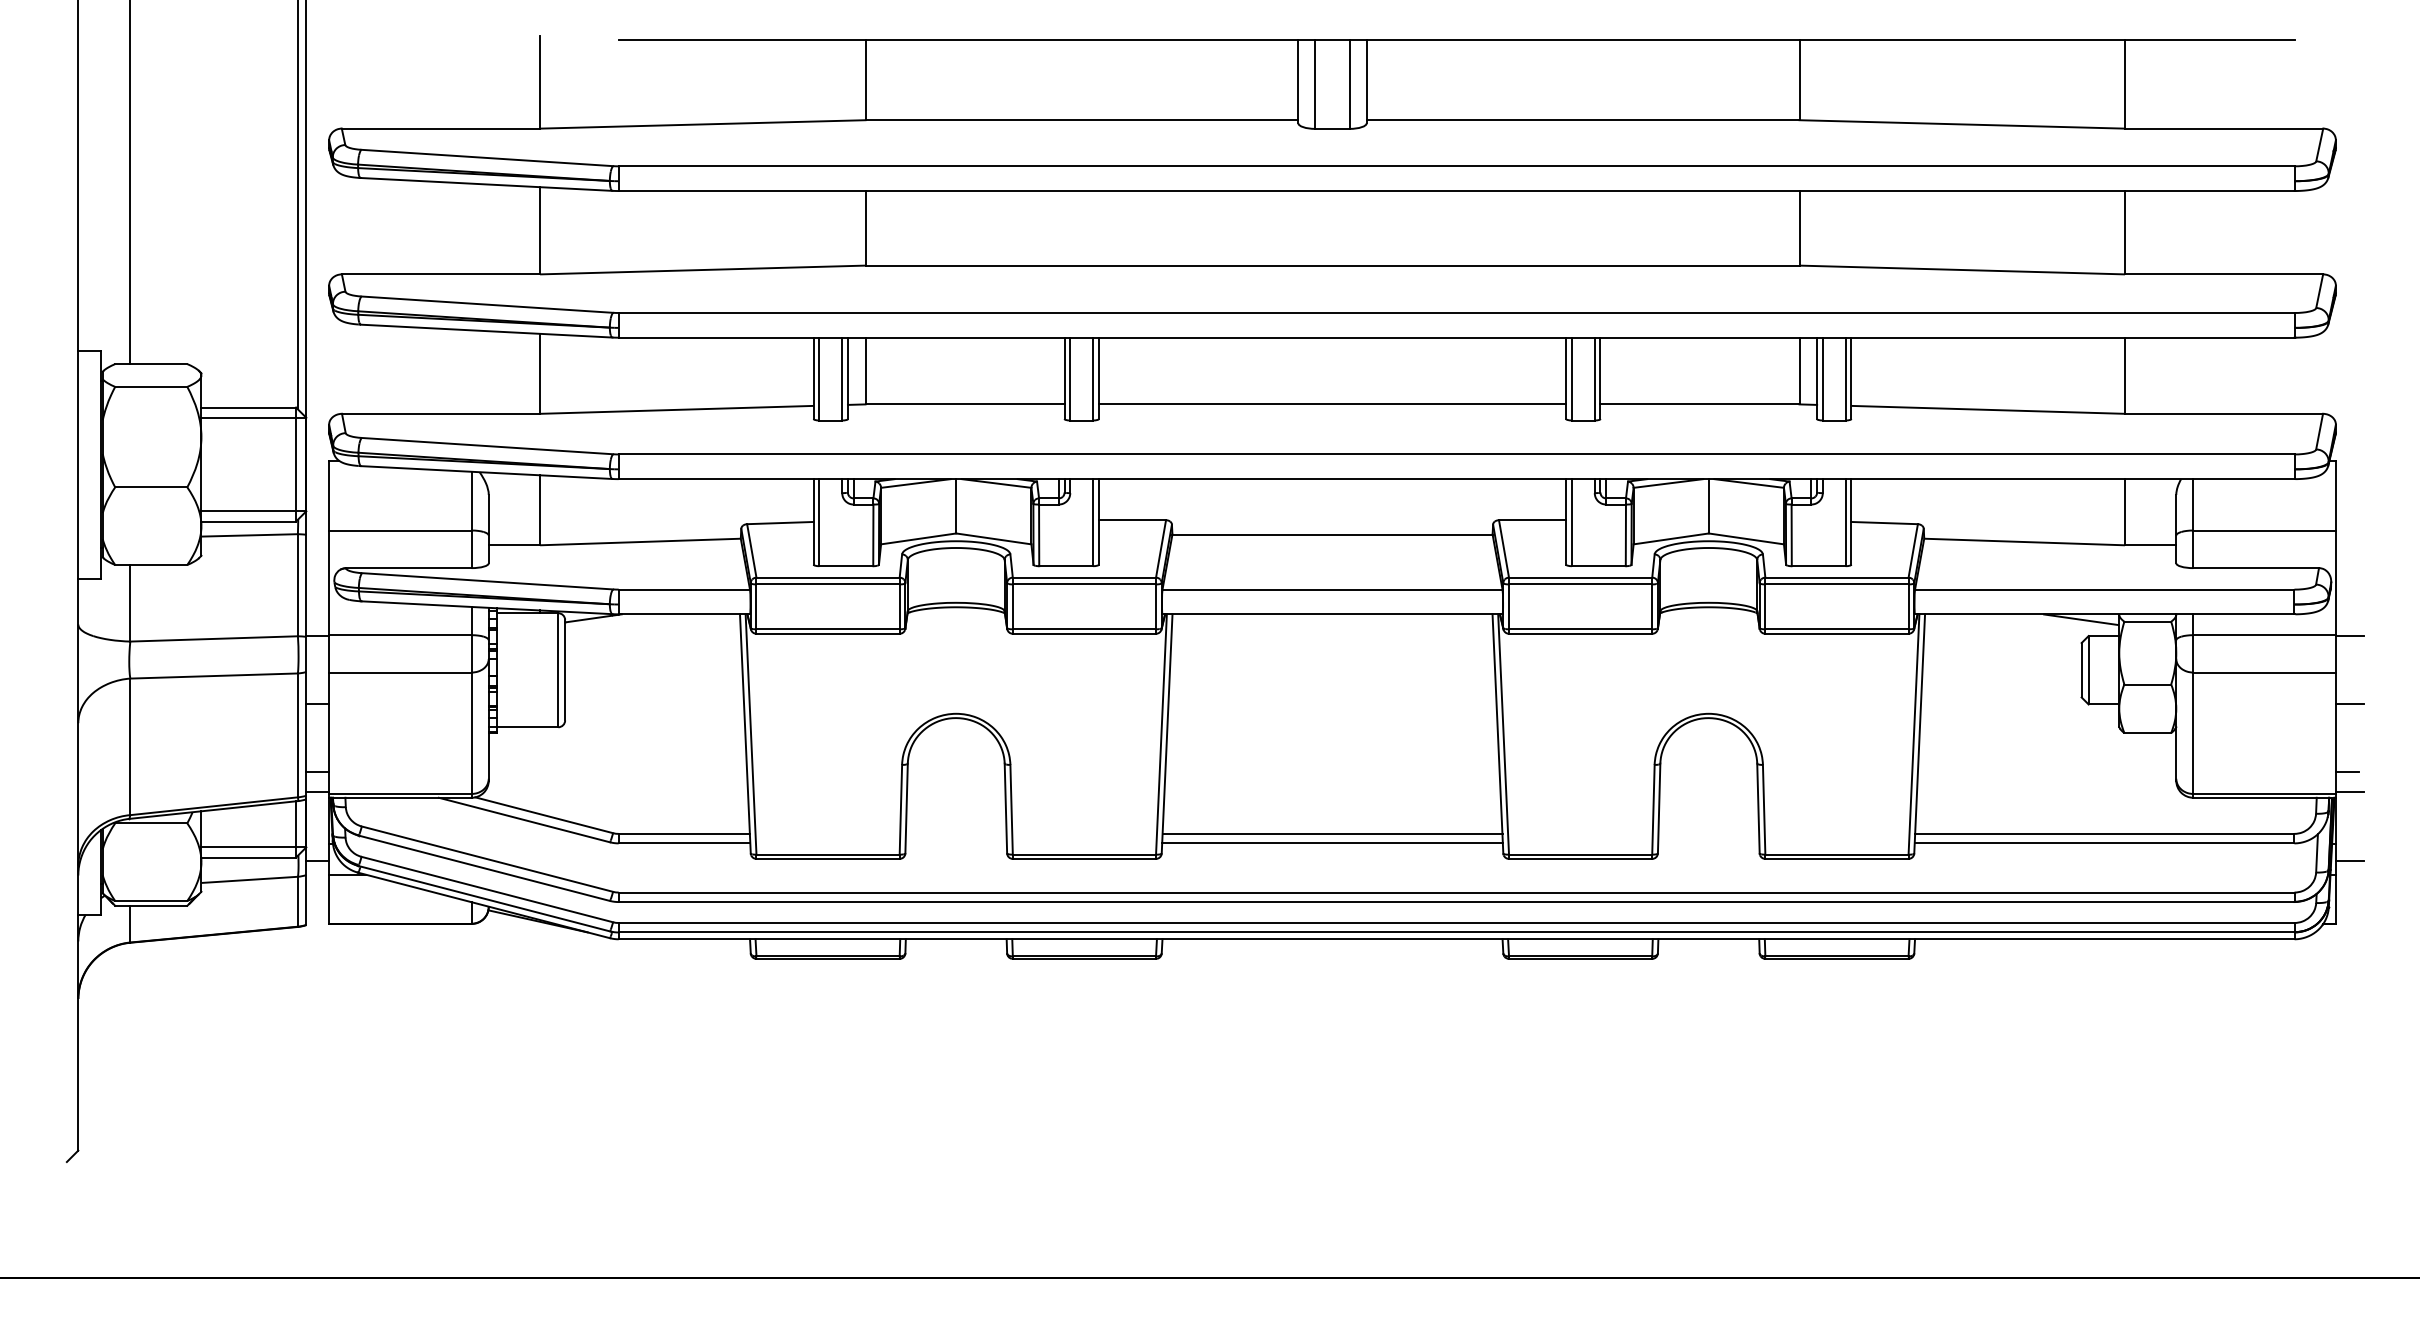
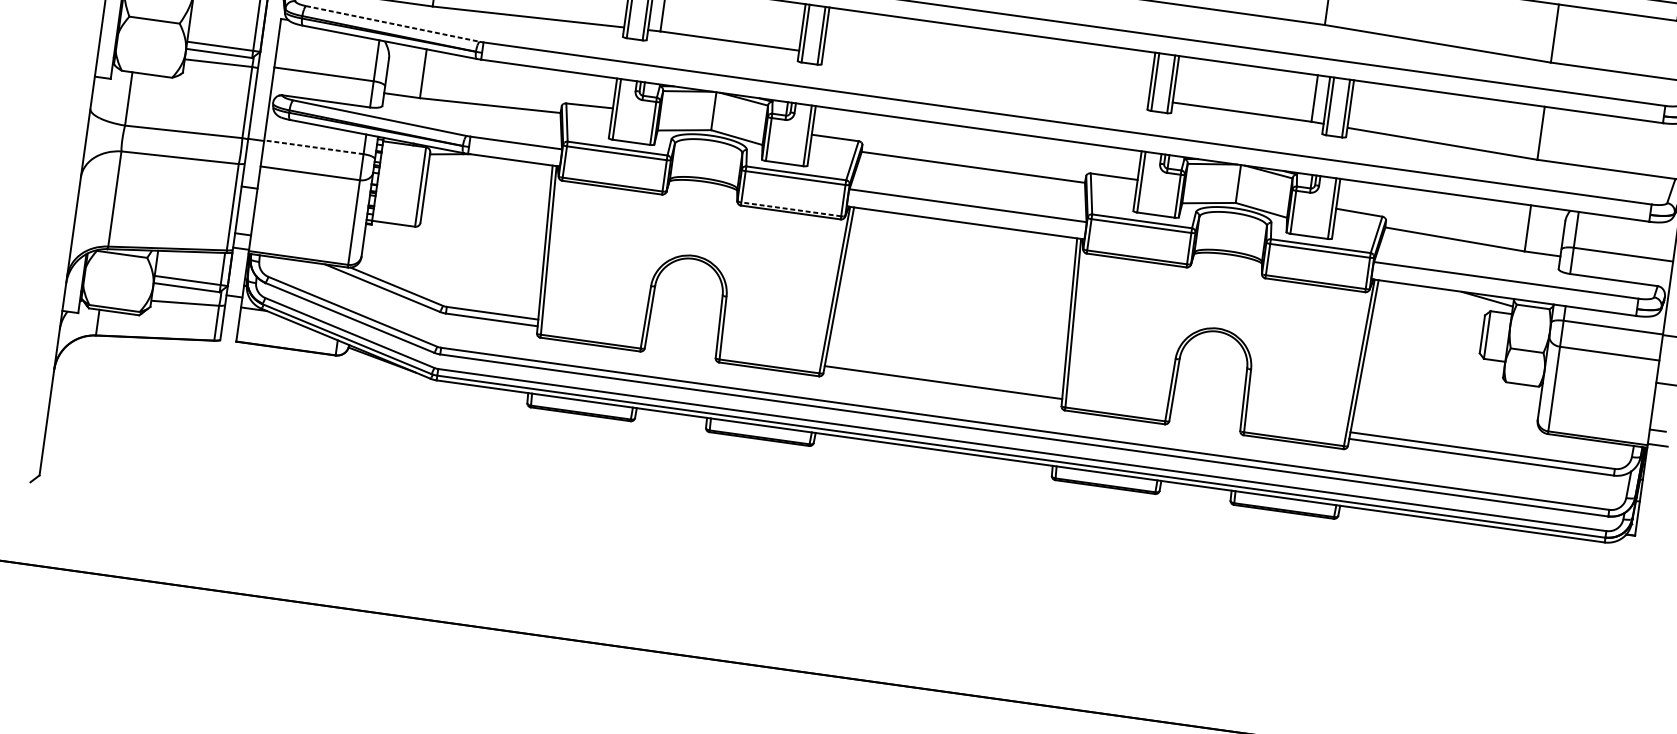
line: (1332, 404) -> (985, 76), removed
line: (487, 446) -> (392, 24), solid -> dashed
line: (1084, 629) -> (791, 209), solid -> dashed
line: (399, 635) -> (313, 147), solid -> dashed
line: (1332, 833) -> (944, 375), removed
line: (2349, 860) -> (1650, 492), removed

